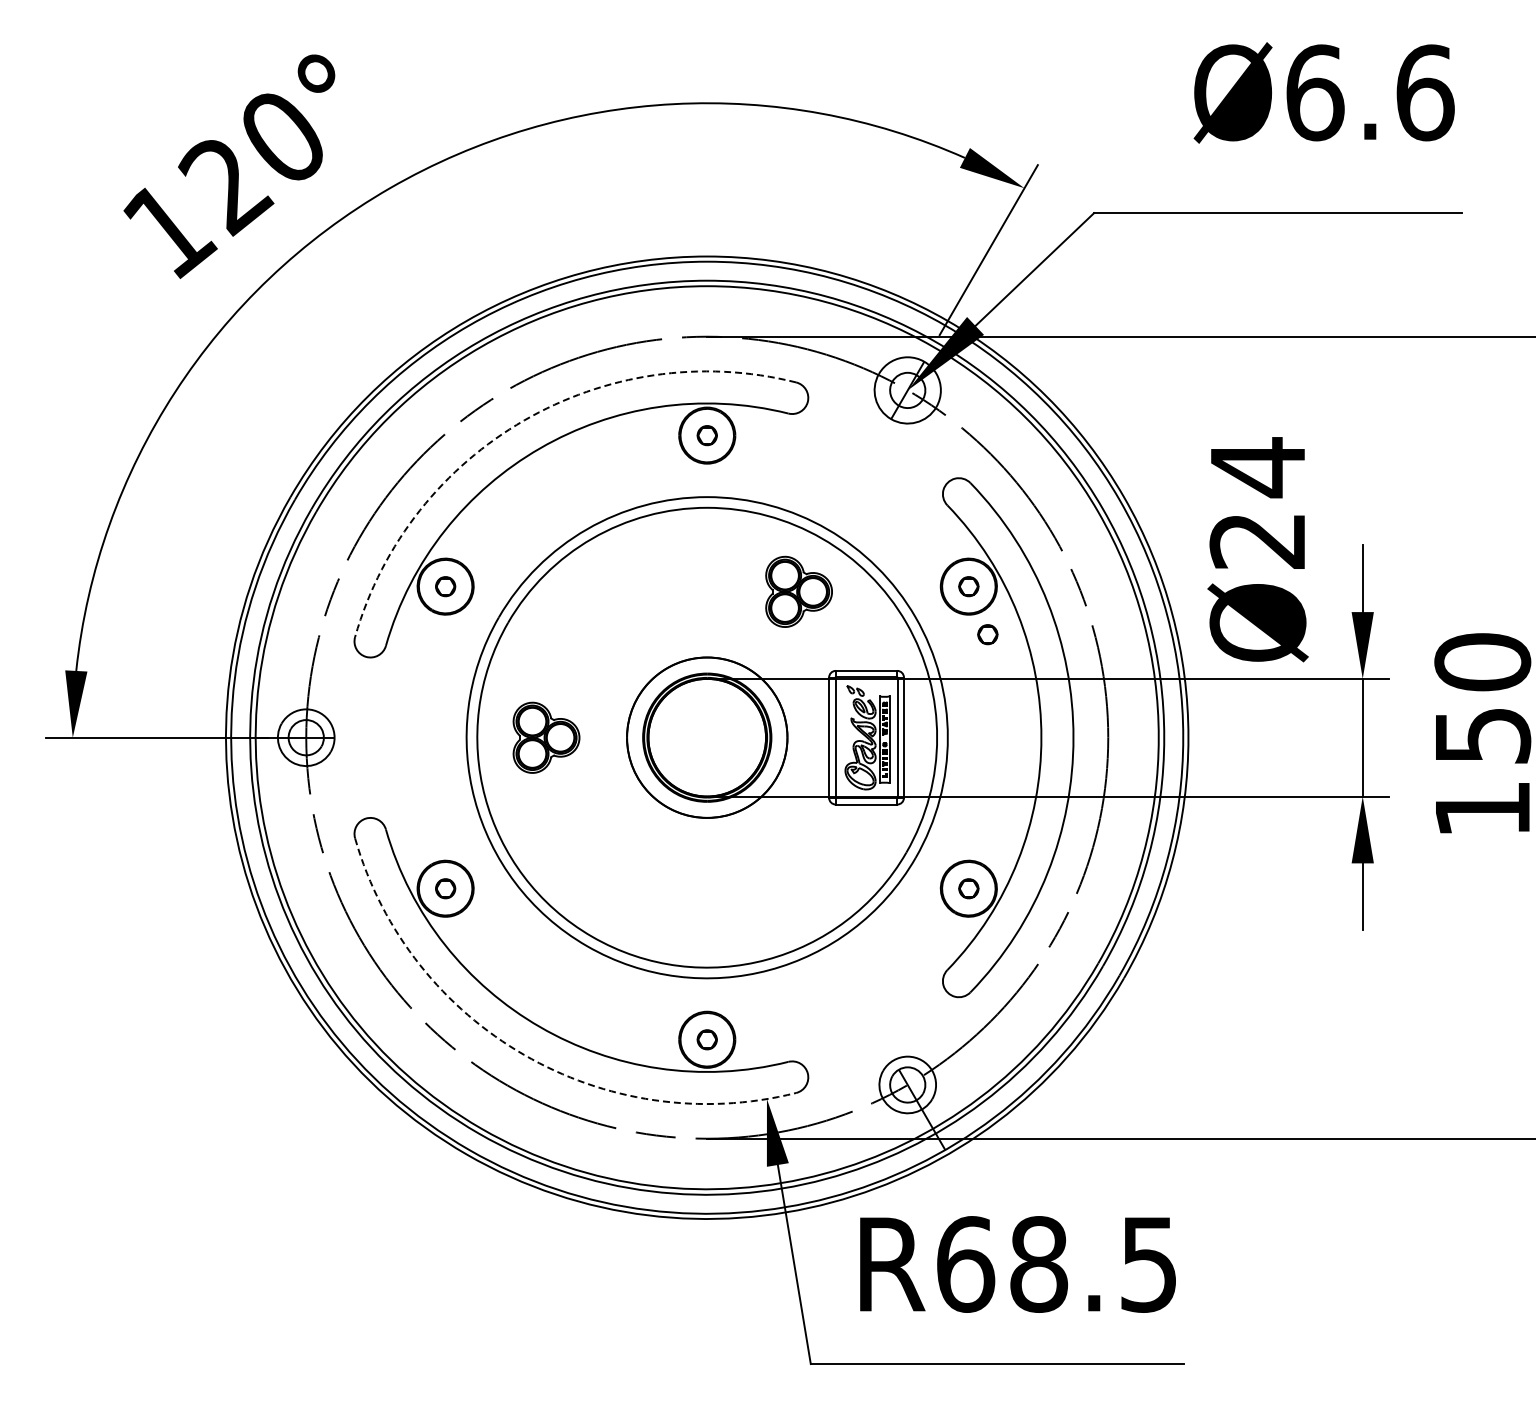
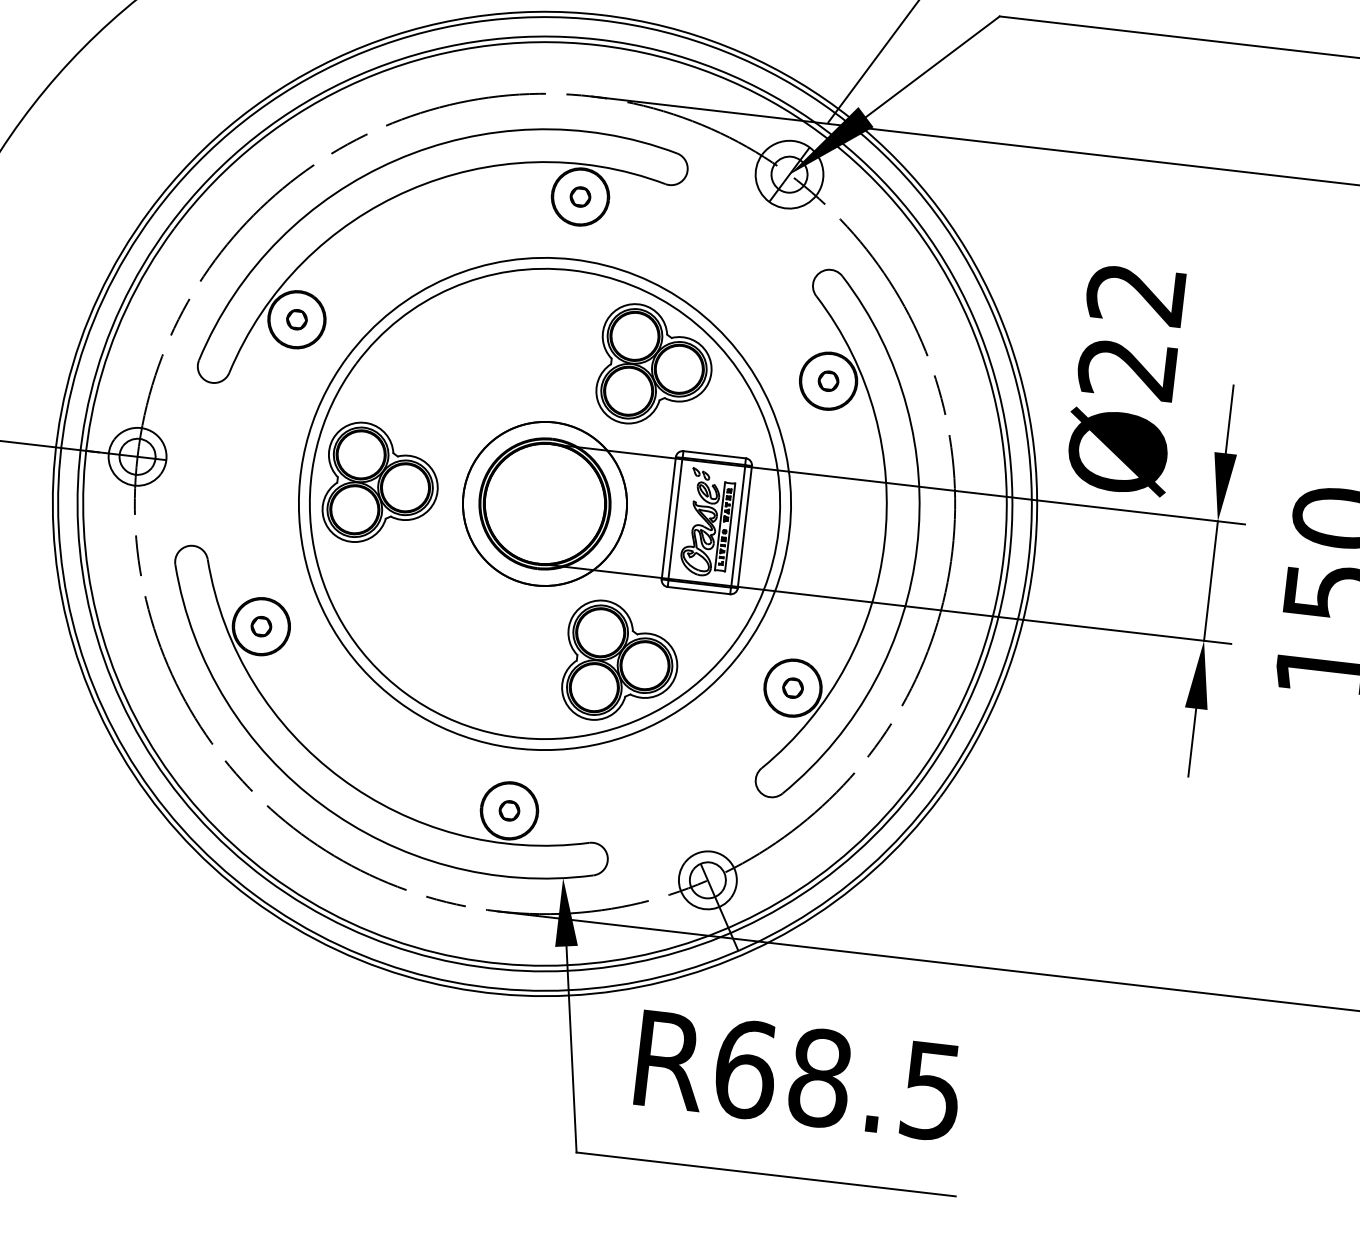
arc: (524, 420) -> (396, 160), dashed -> solid
text: (1256, 467) -> (1134, 293), Ø24 -> Ø22
part: (798, 591) -> (654, 366), size x1.67
part: (987, 634) -> (841, 432), removed
part: (546, 737) -> (381, 484), size x1.67
part: (798, 883) -> (620, 662), added
arc: (524, 1054) -> (322, 804), dashed -> solid

